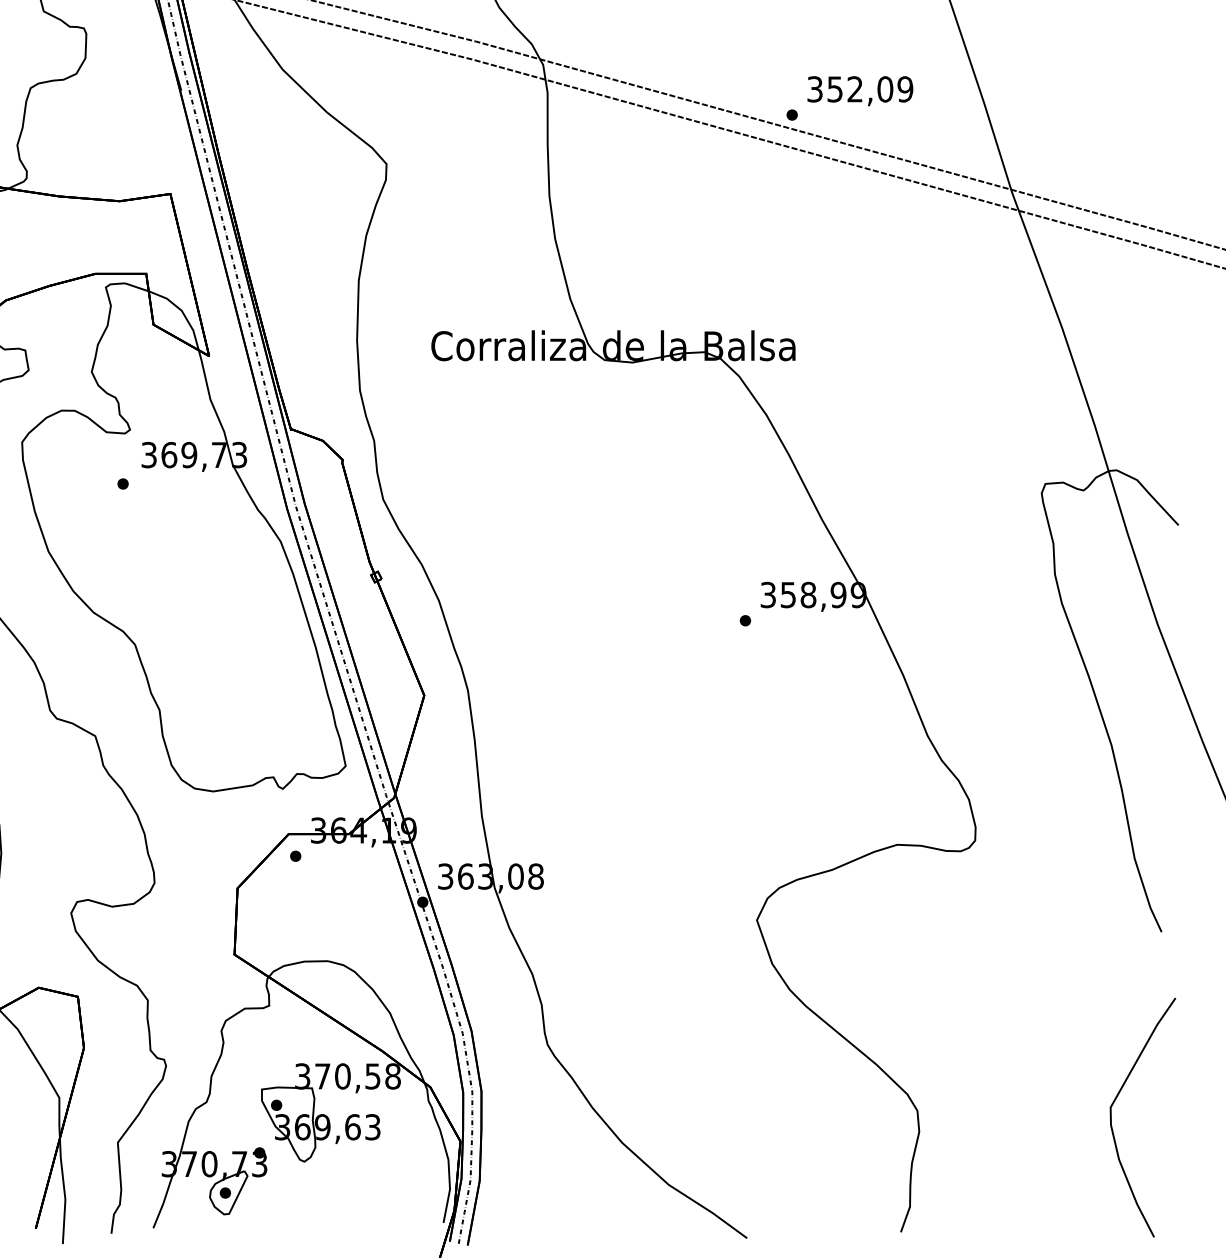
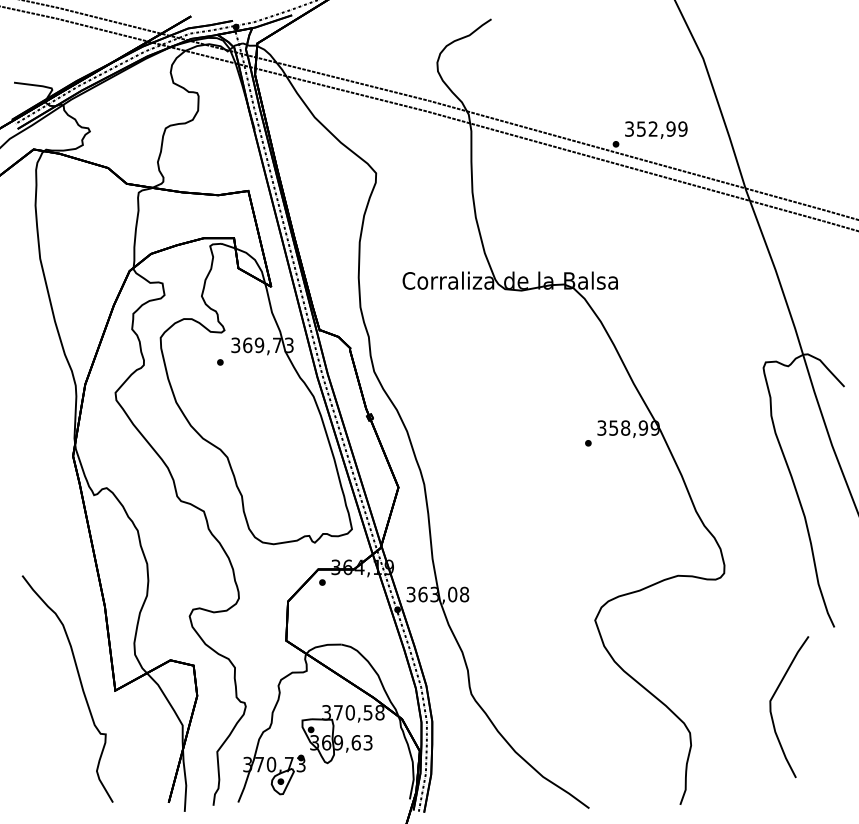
text: (884, 88) -> (670, 128), 352,09 -> 352,99
curve: (1112, 1118) -> (771, 707), moved

